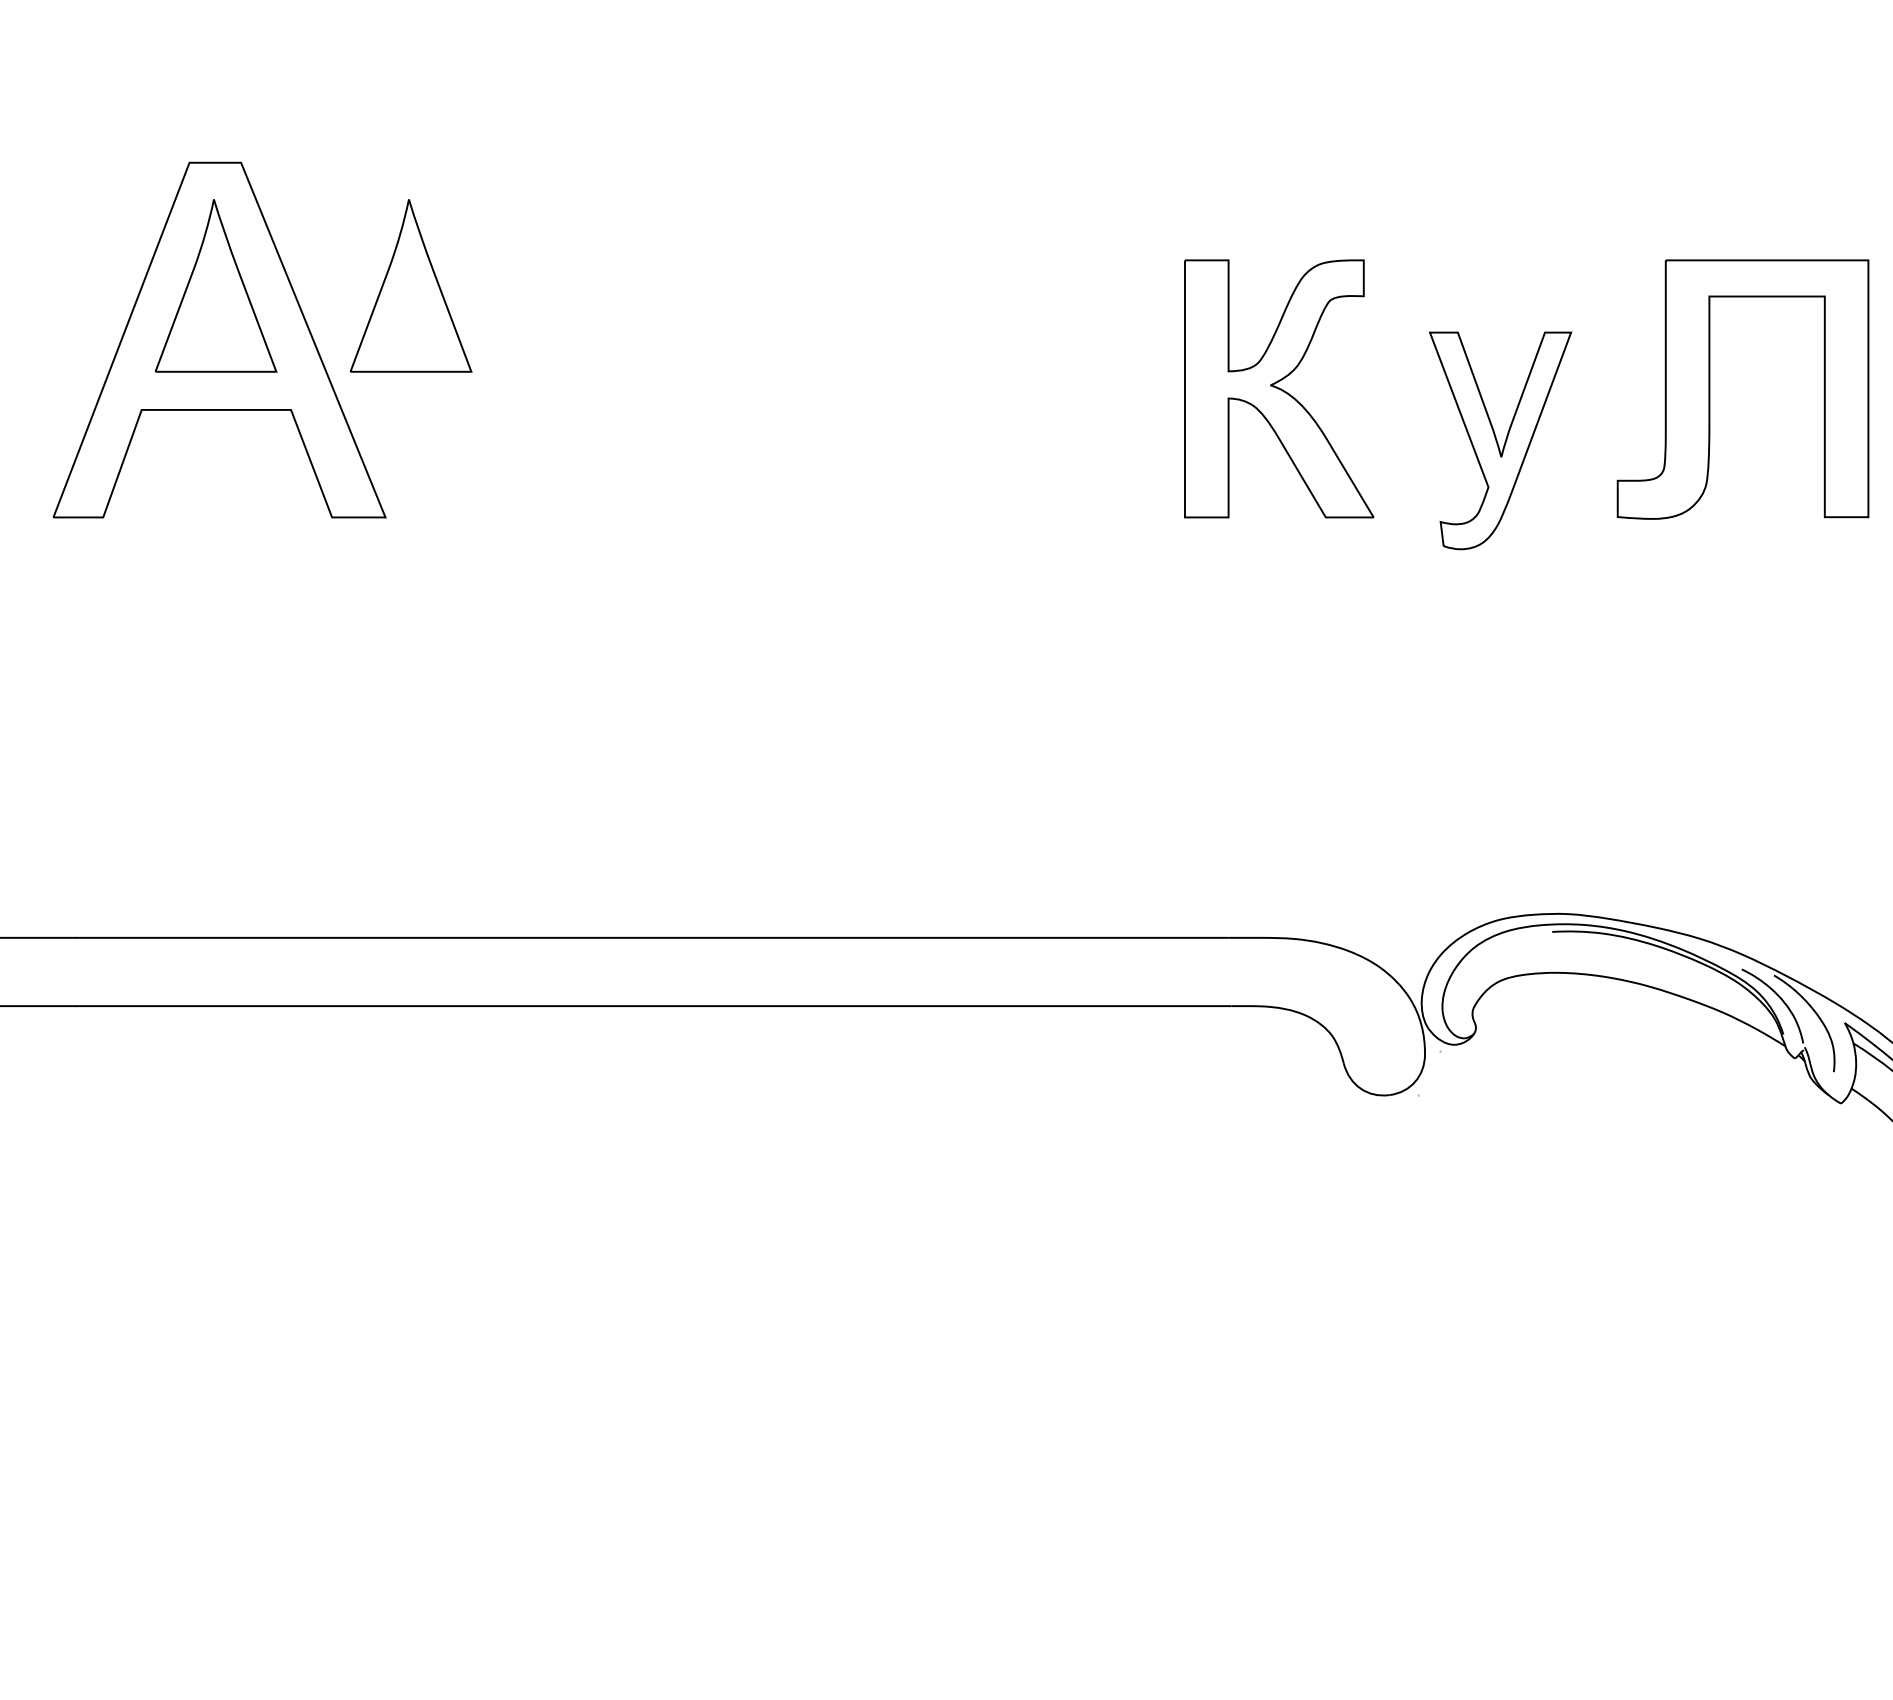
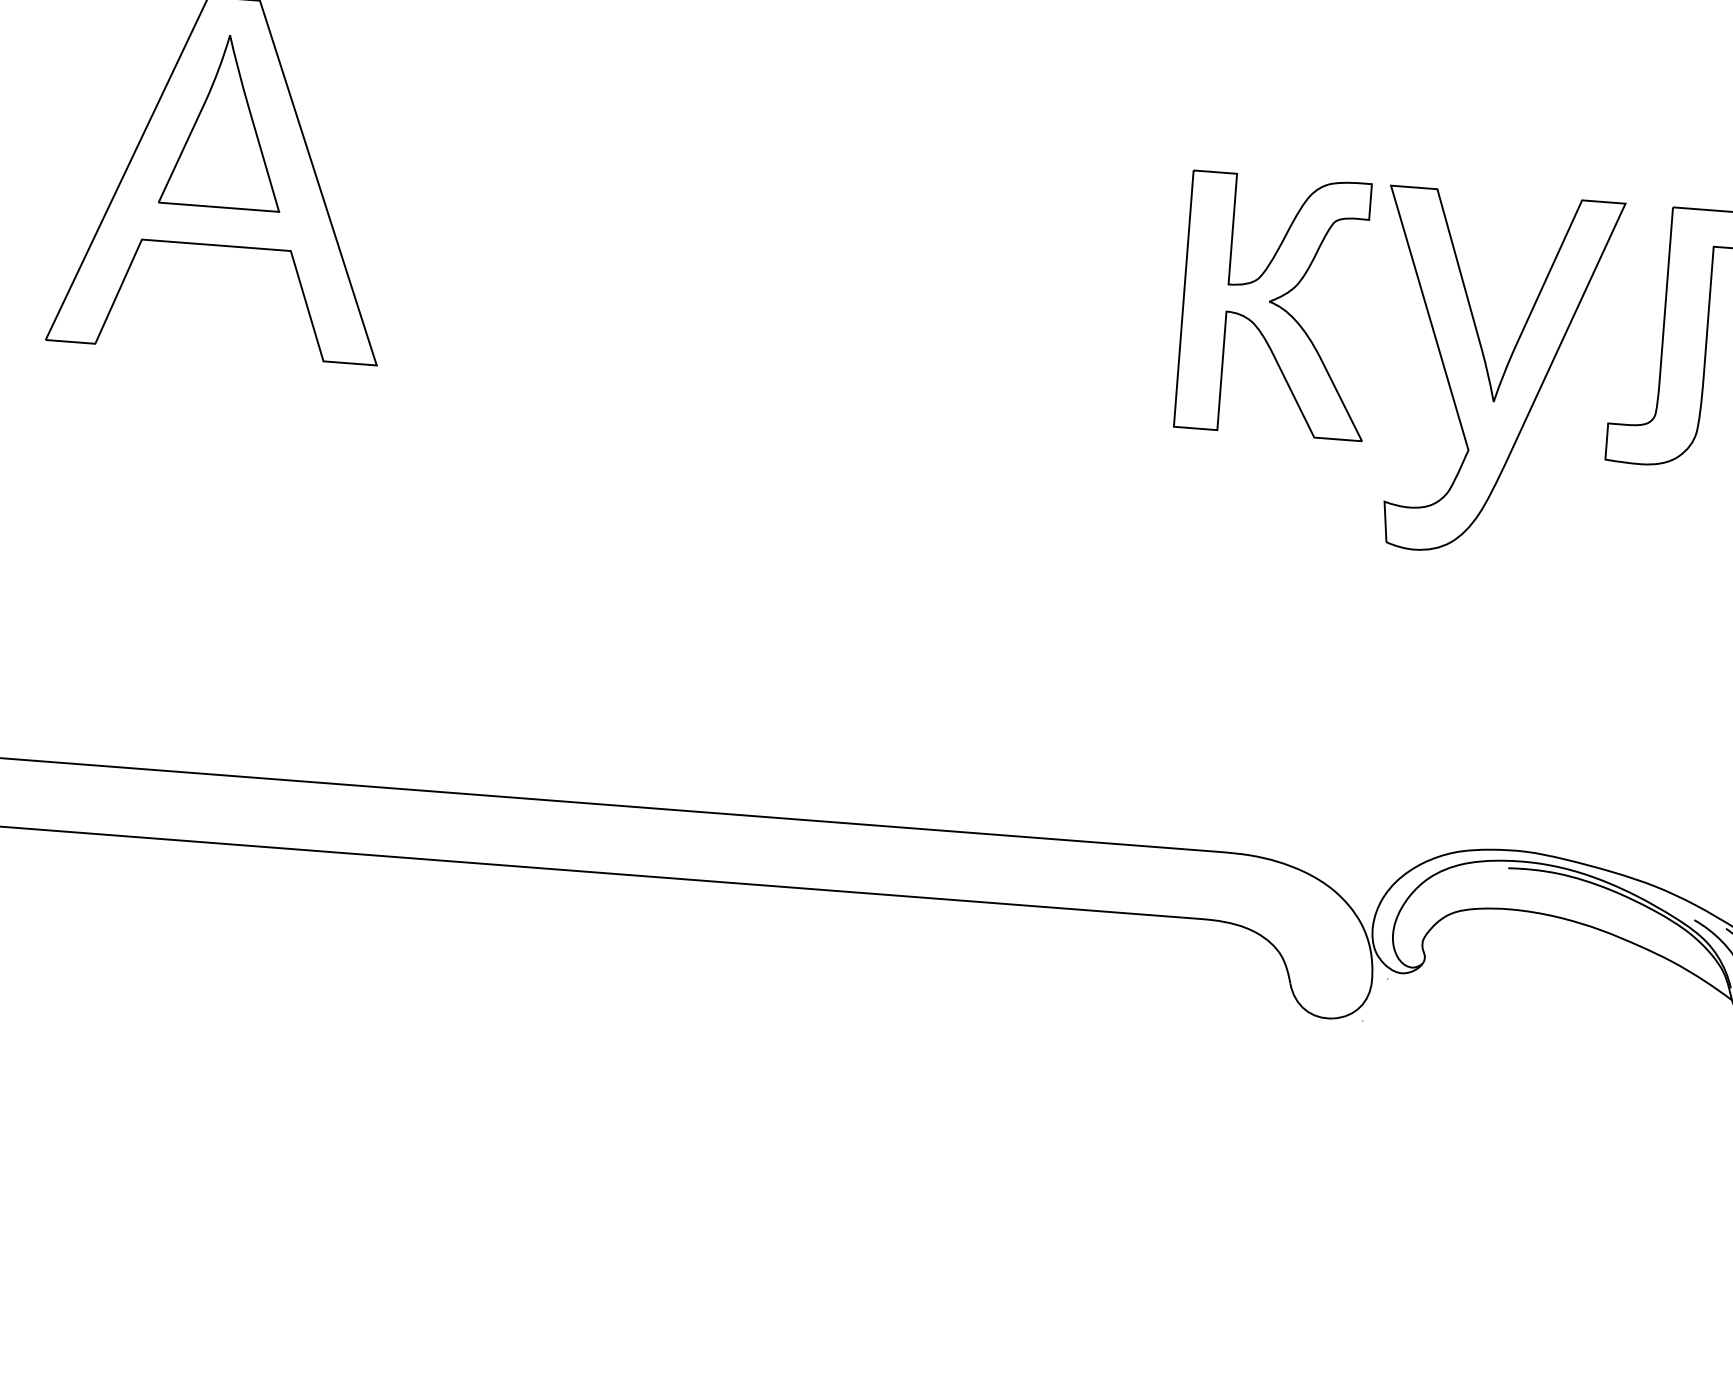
part: (410, 285) -> (419, 136), removed
part: (1500, 440) -> (1494, 374), size x1.67

